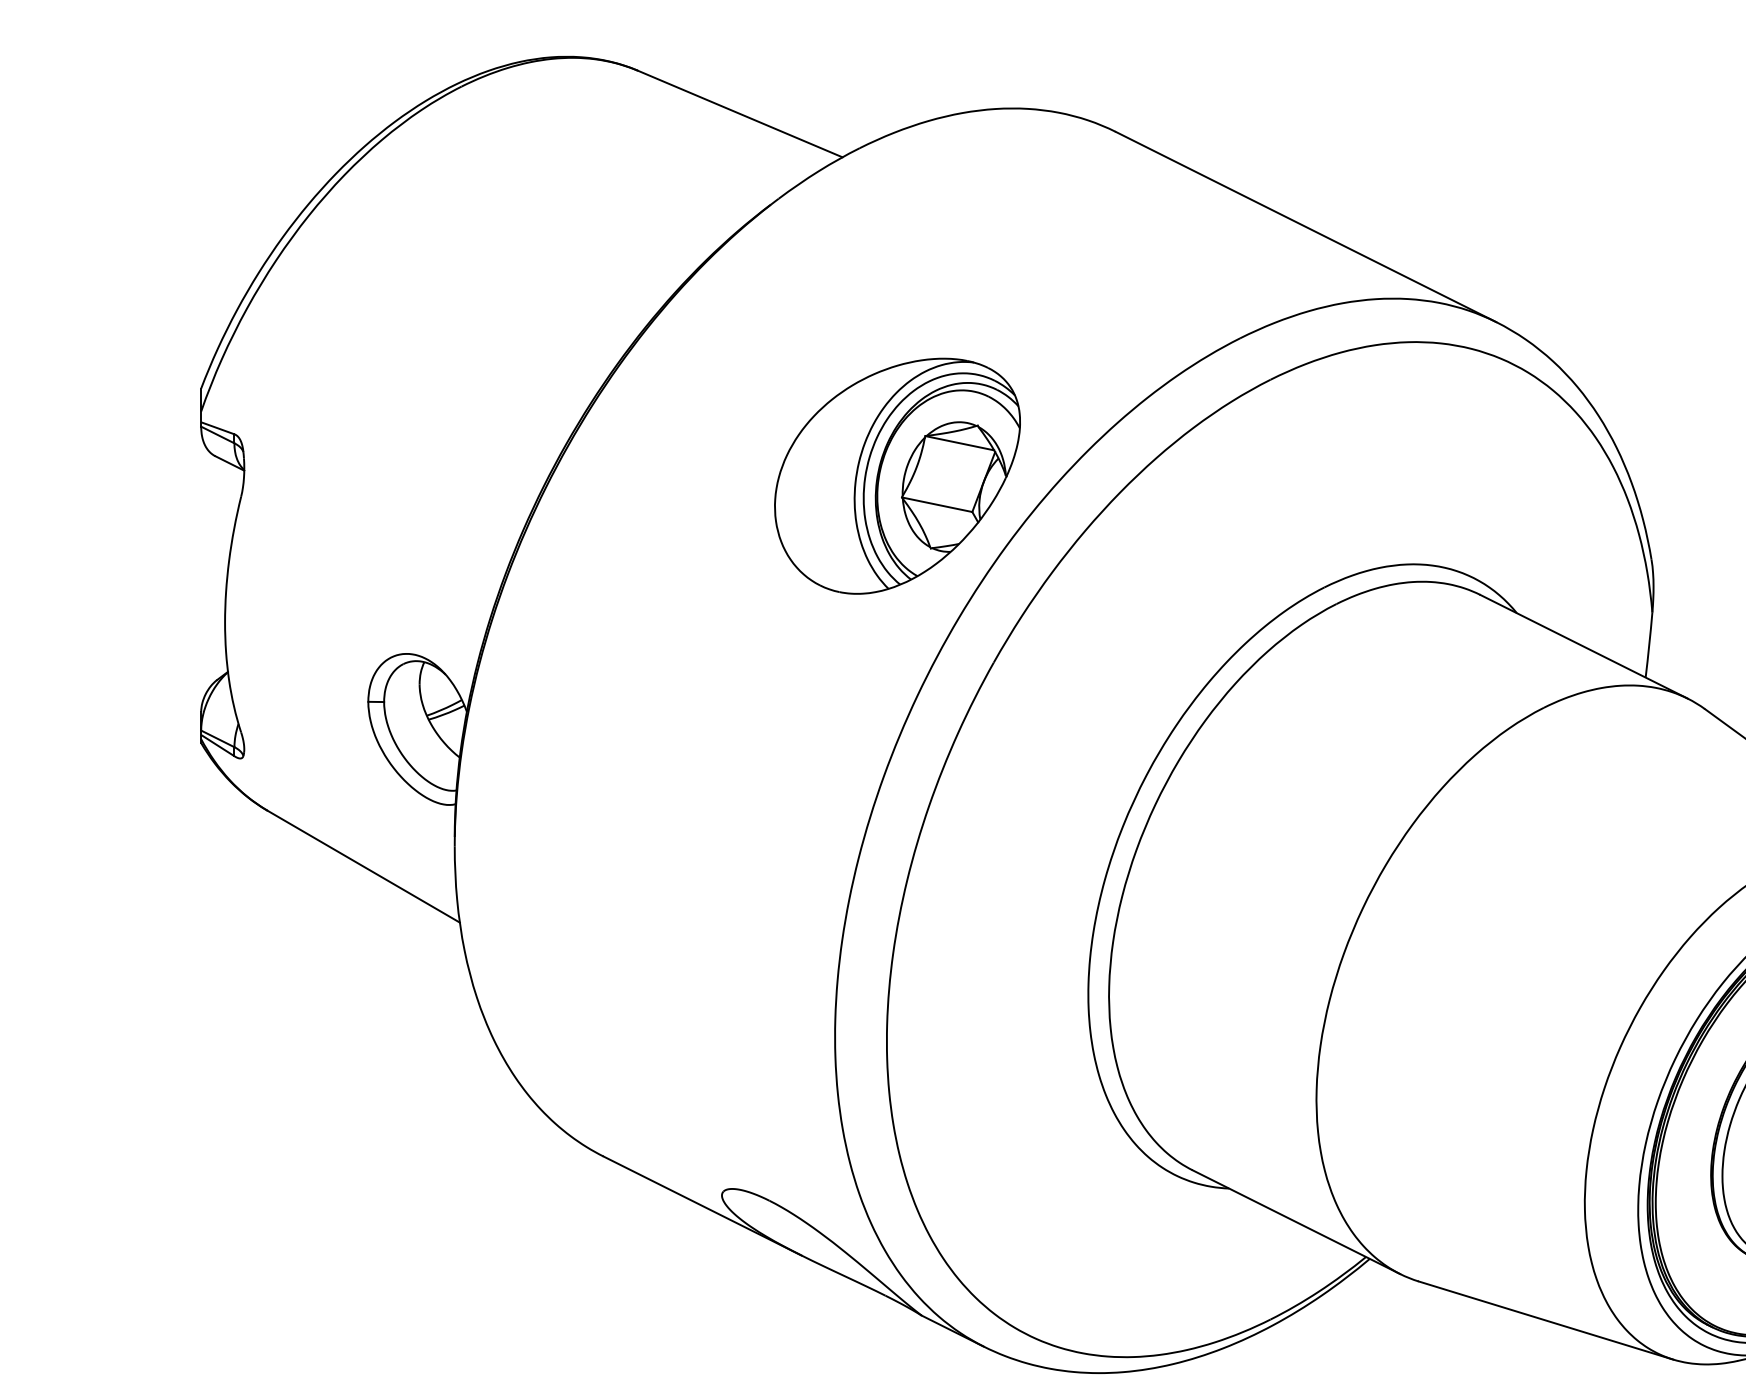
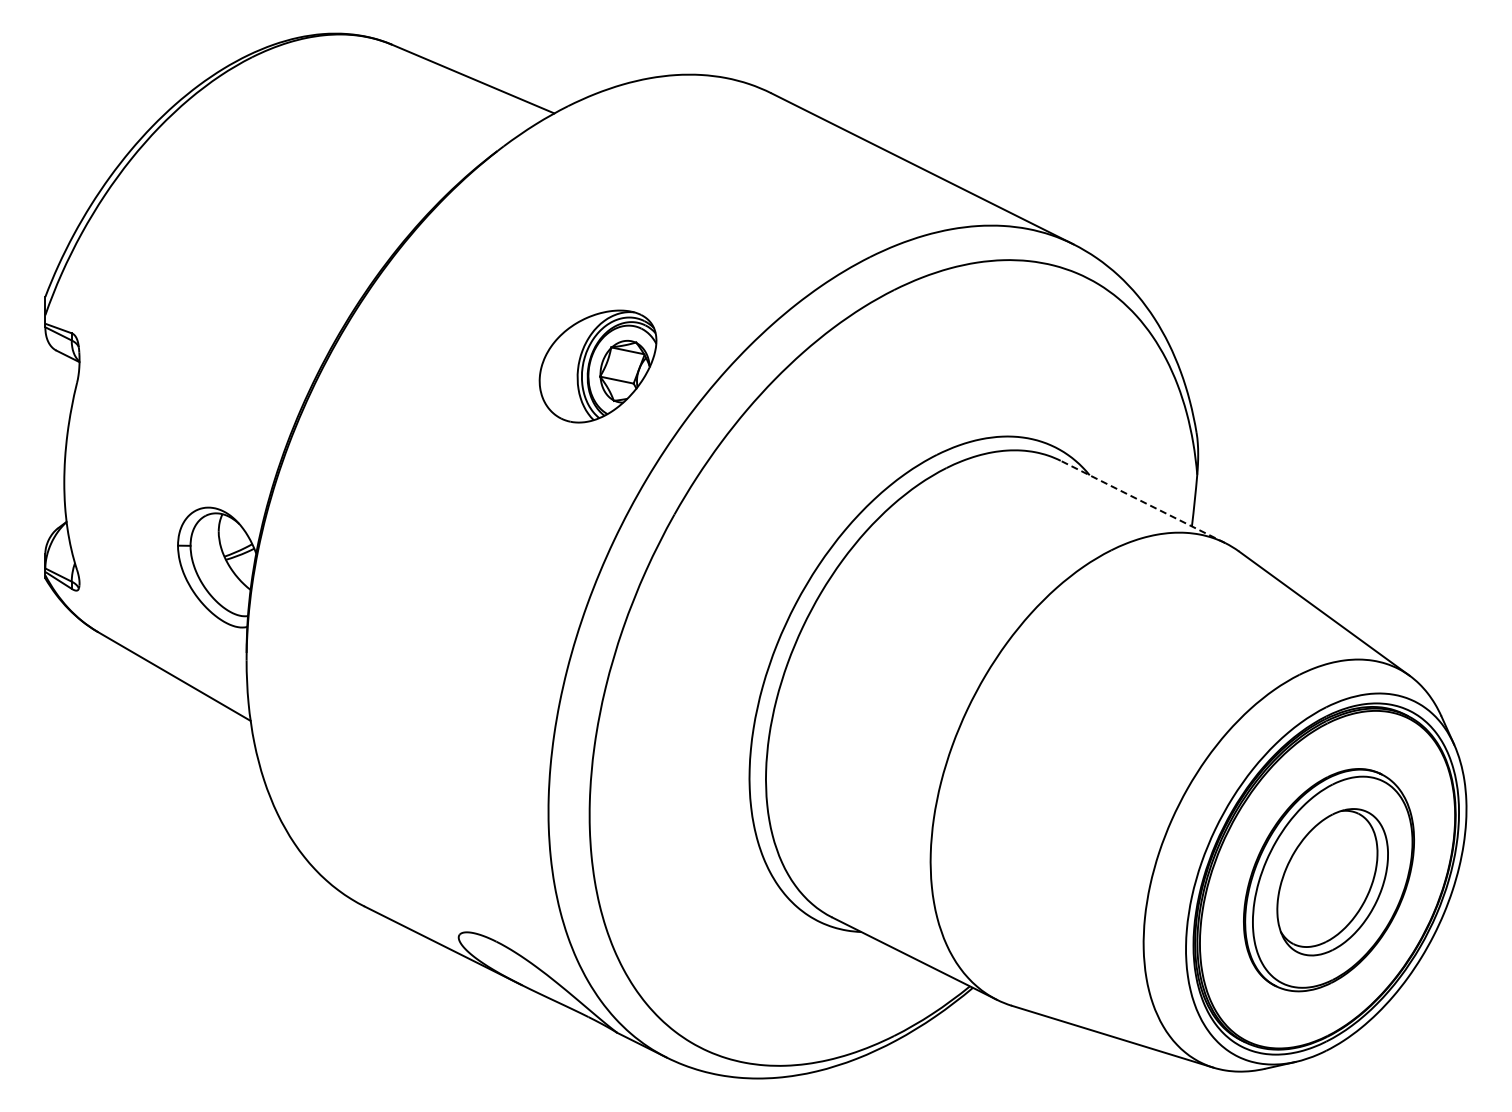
part: (896, 476) -> (597, 366), size x0.6
line: (1583, 646) -> (1142, 501), solid -> dashed

